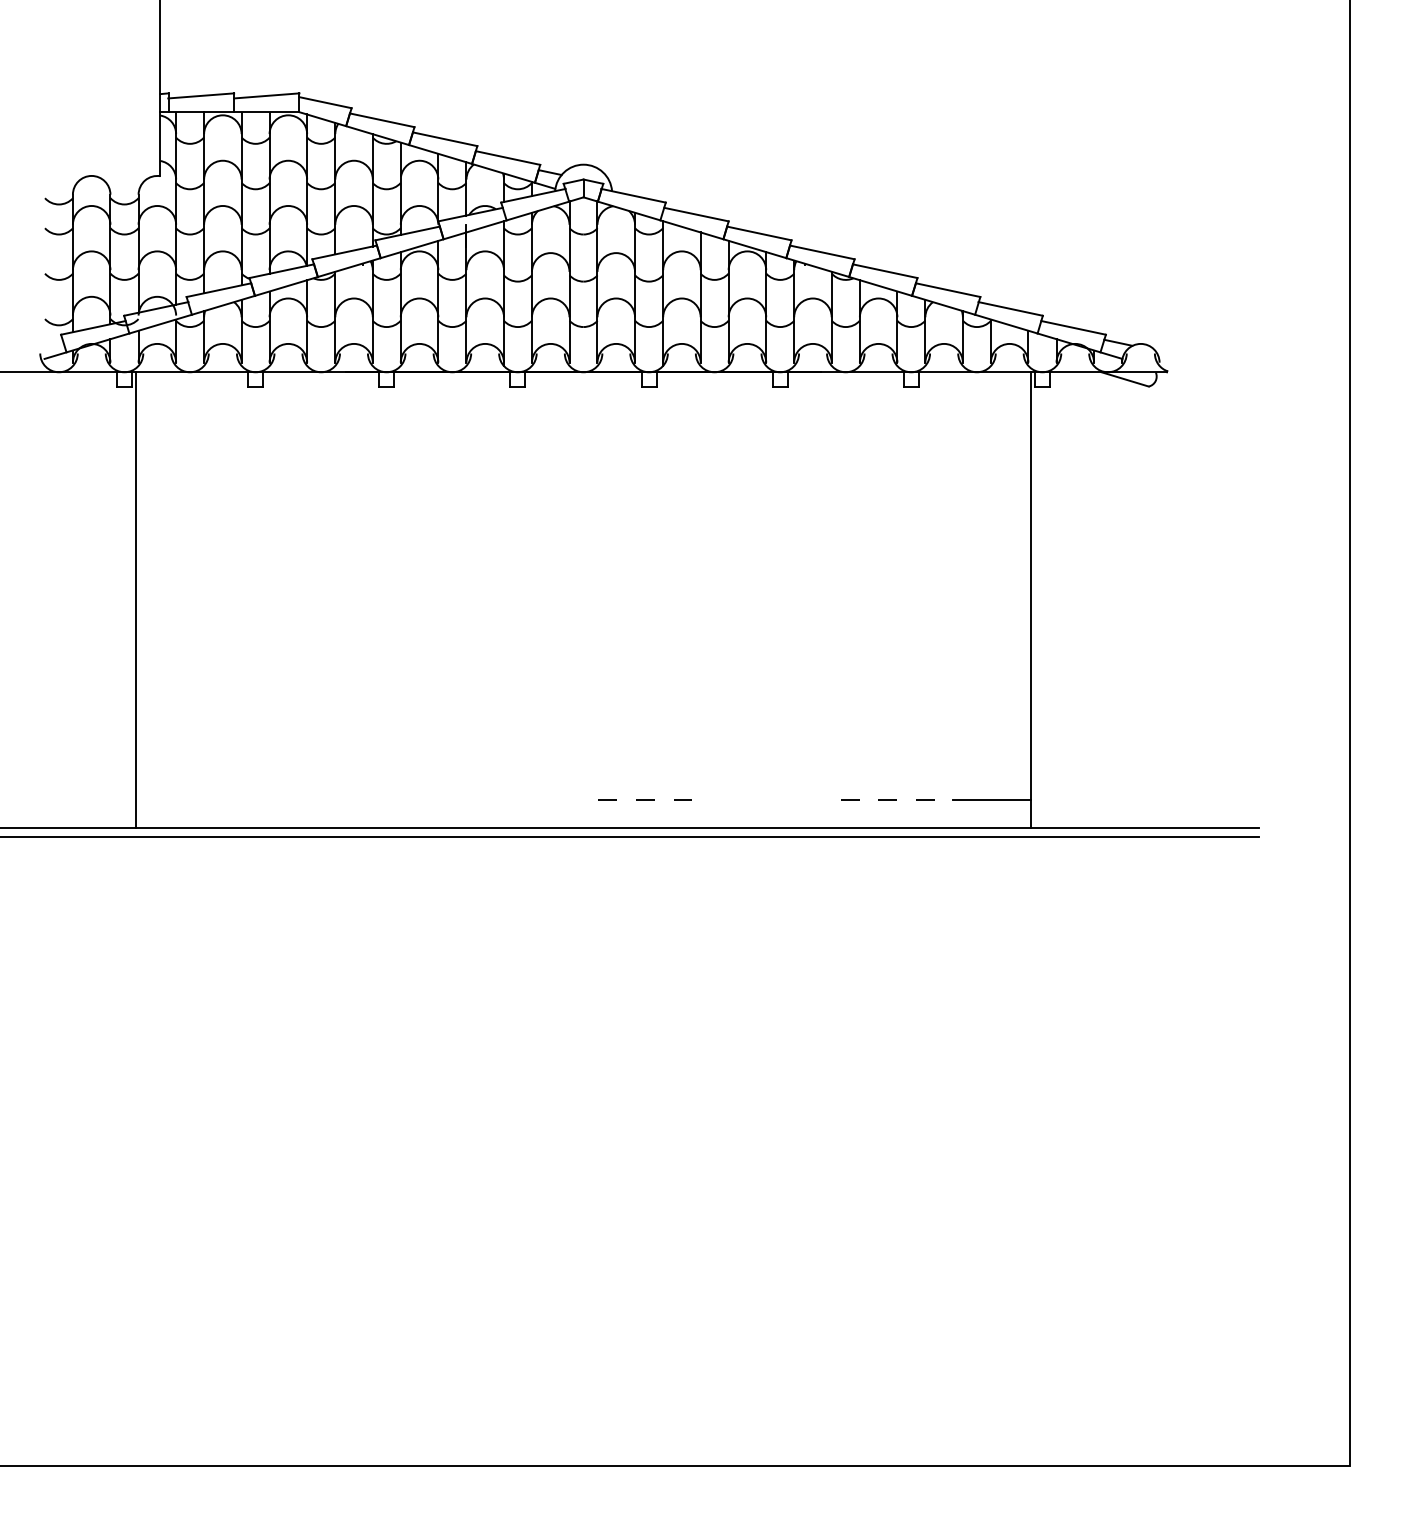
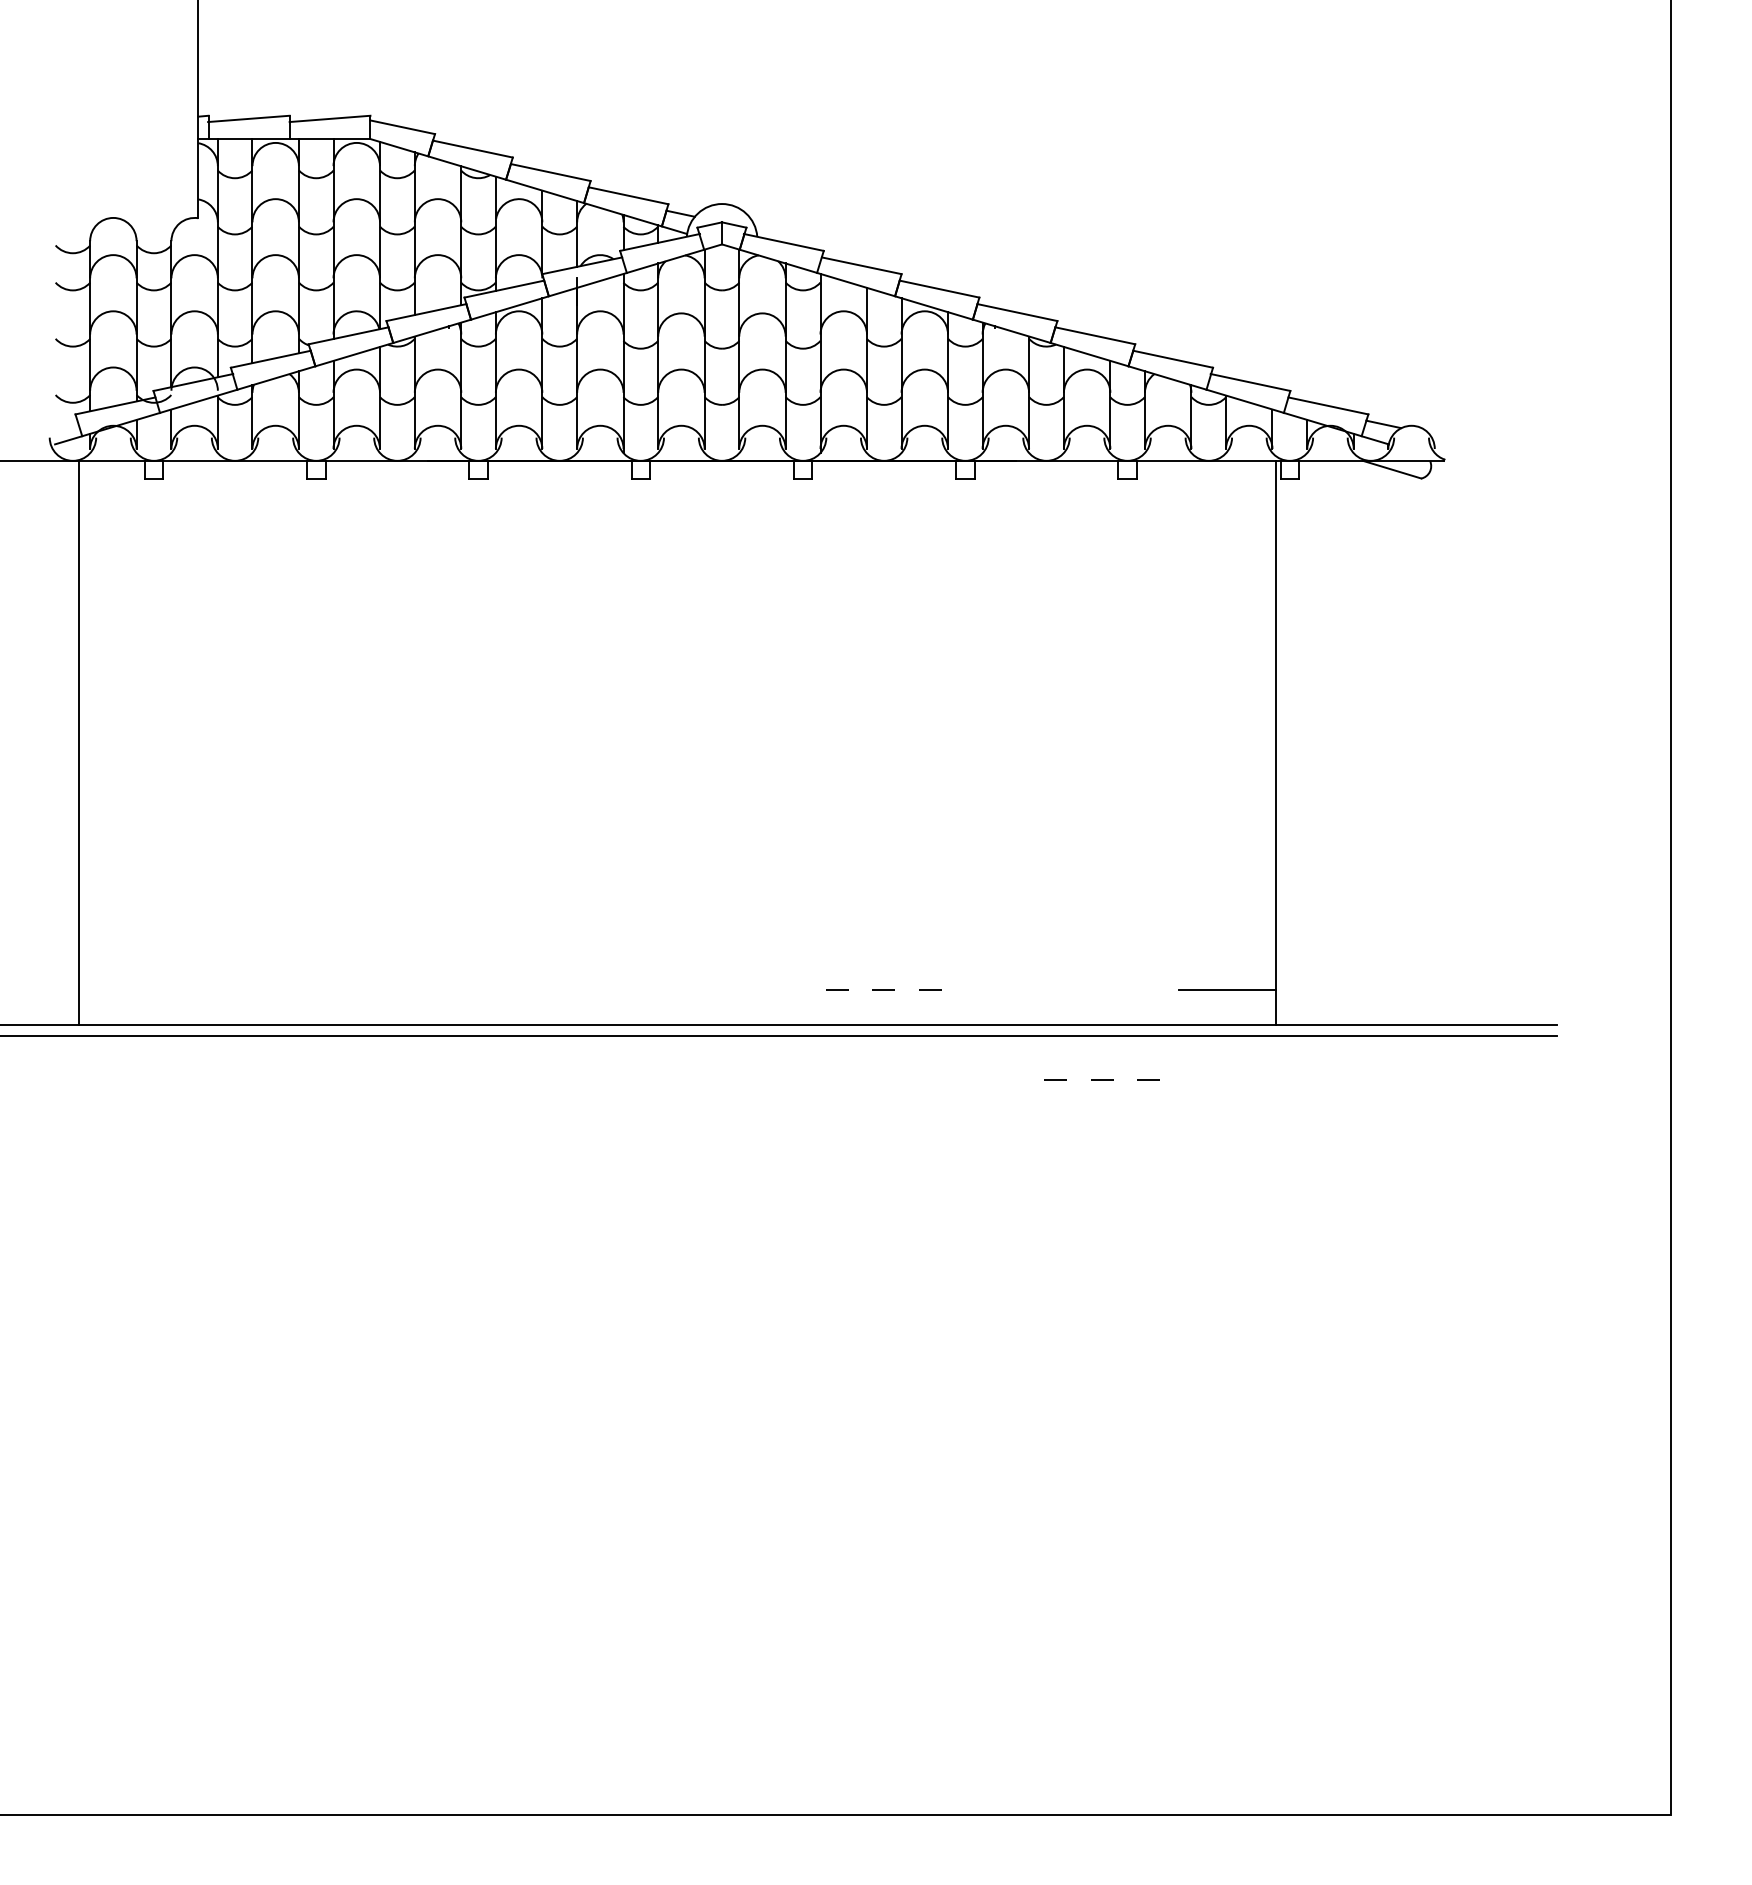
line: (135, 599) -> (78, 742), moved
line: (644, 799) -> (882, 989), moved
line: (887, 799) -> (1101, 1079), moved

